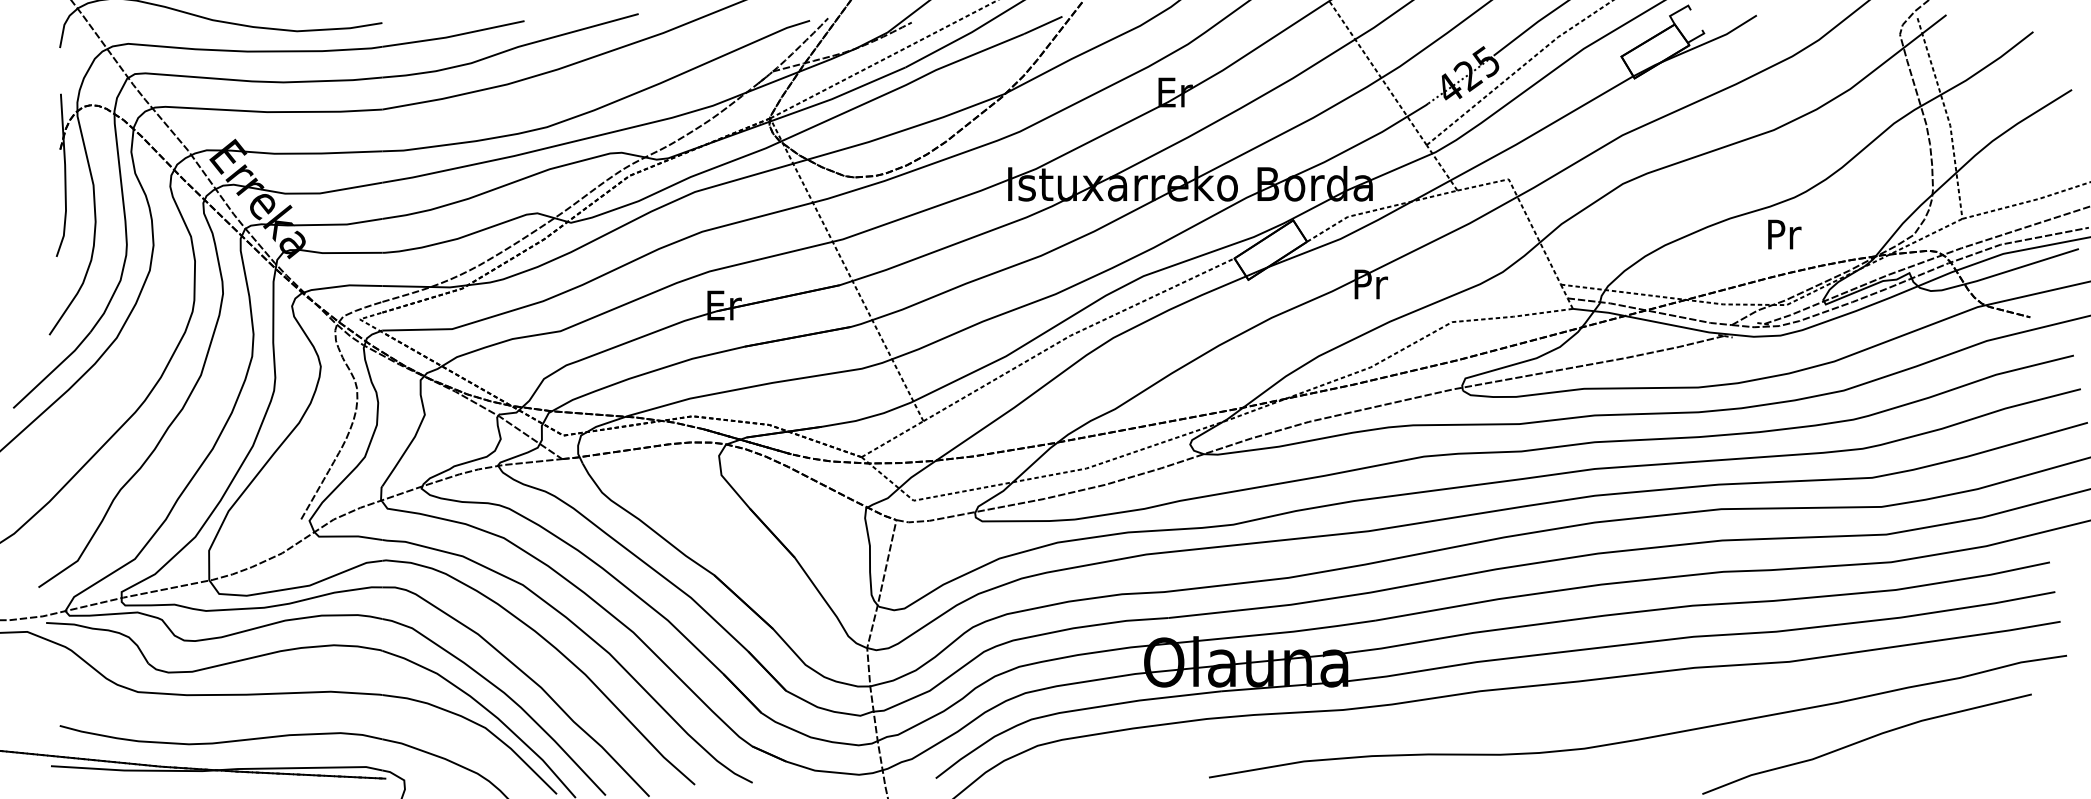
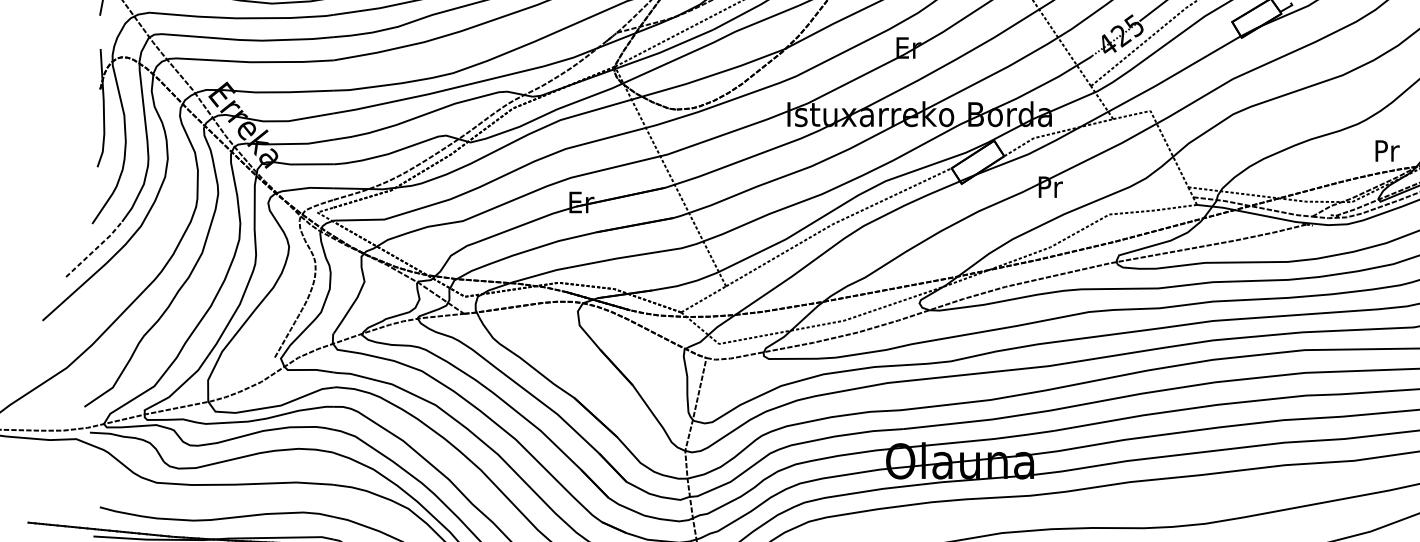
text: (1784, 234) -> (1387, 150), moved
line: (53, 370) -> (95, 249), solid -> dashed

